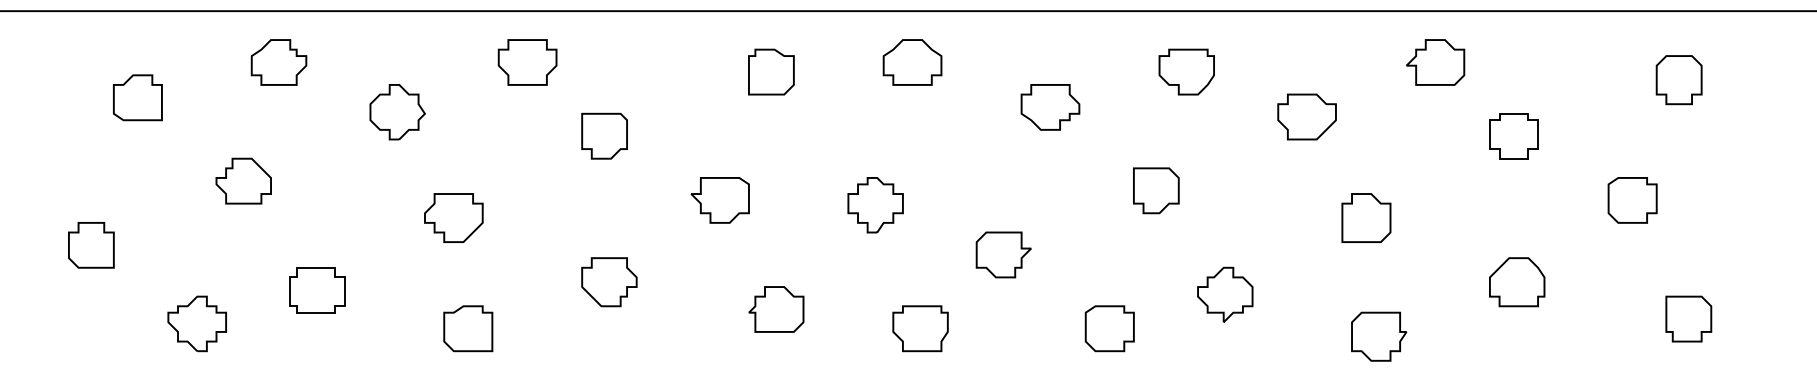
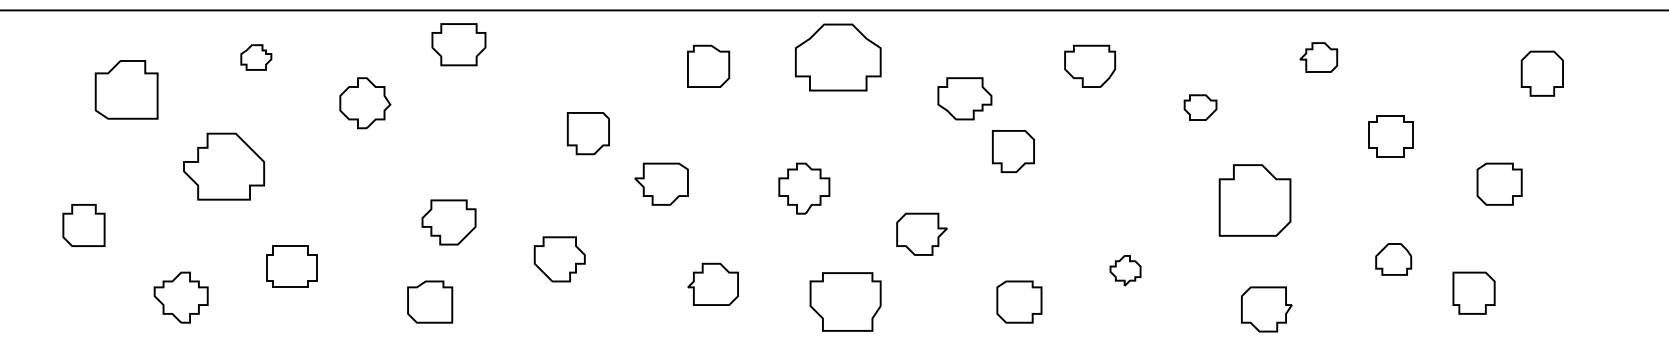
part: (278, 62) -> (255, 57), size x0.6
part: (527, 62) -> (458, 44), moved
part: (912, 62) -> (838, 57), size x1.6
part: (1435, 62) -> (1318, 57), size x0.7
part: (137, 97) -> (126, 89), size x1.4
part: (1306, 116) -> (1200, 107), size x0.6
part: (604, 135) -> (588, 132), moved
part: (1513, 136) -> (1390, 136), moved
part: (243, 180) -> (223, 165), size x1.6
part: (1156, 190) -> (1013, 151), moved
part: (453, 217) -> (448, 221), moved
part: (1366, 217) -> (1255, 199), size x1.6
part: (1517, 282) -> (1393, 259), size x0.7
part: (1225, 294) -> (1125, 270), size x0.6
part: (1688, 318) -> (1473, 292), moved
part: (920, 328) -> (845, 301), size x1.4

